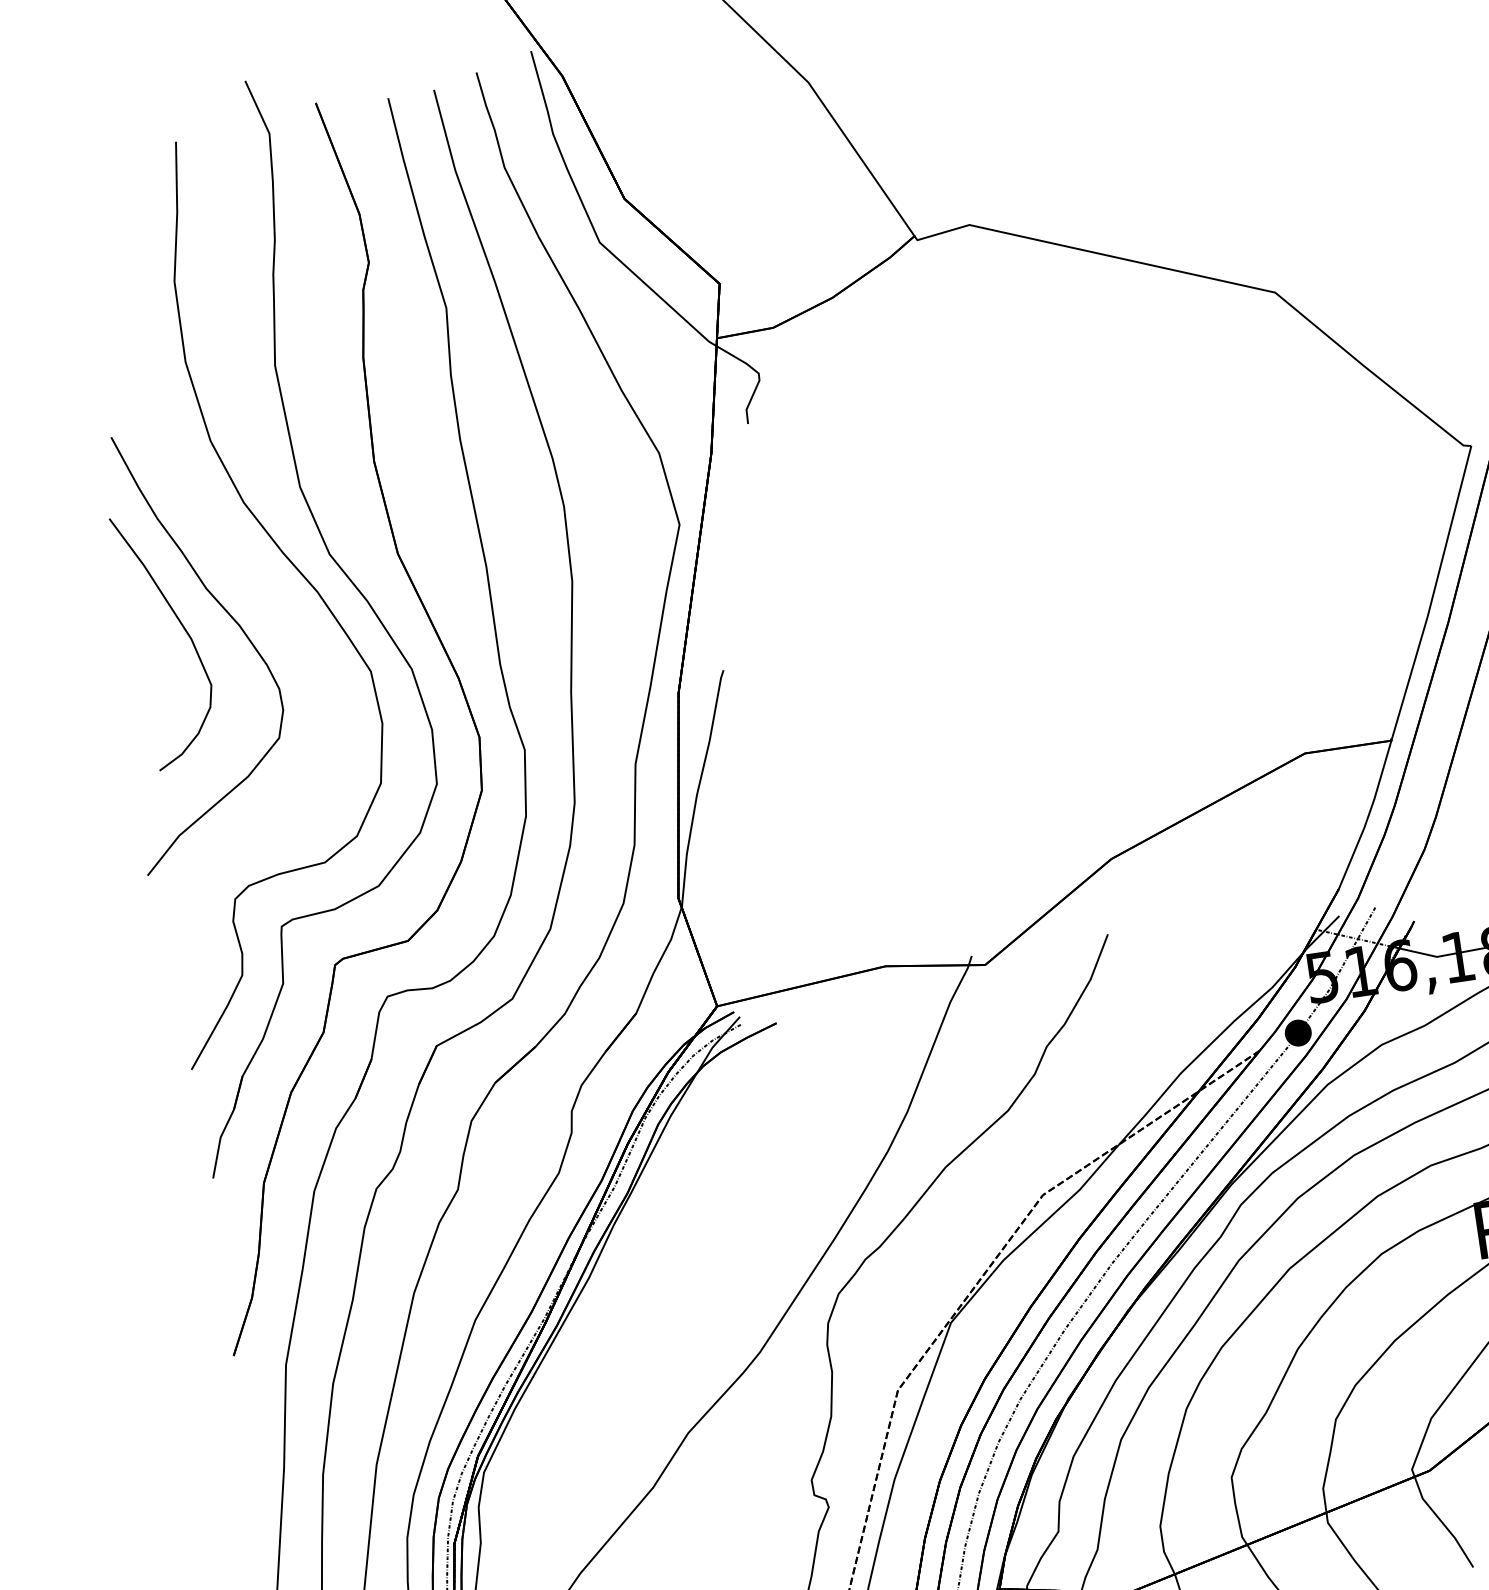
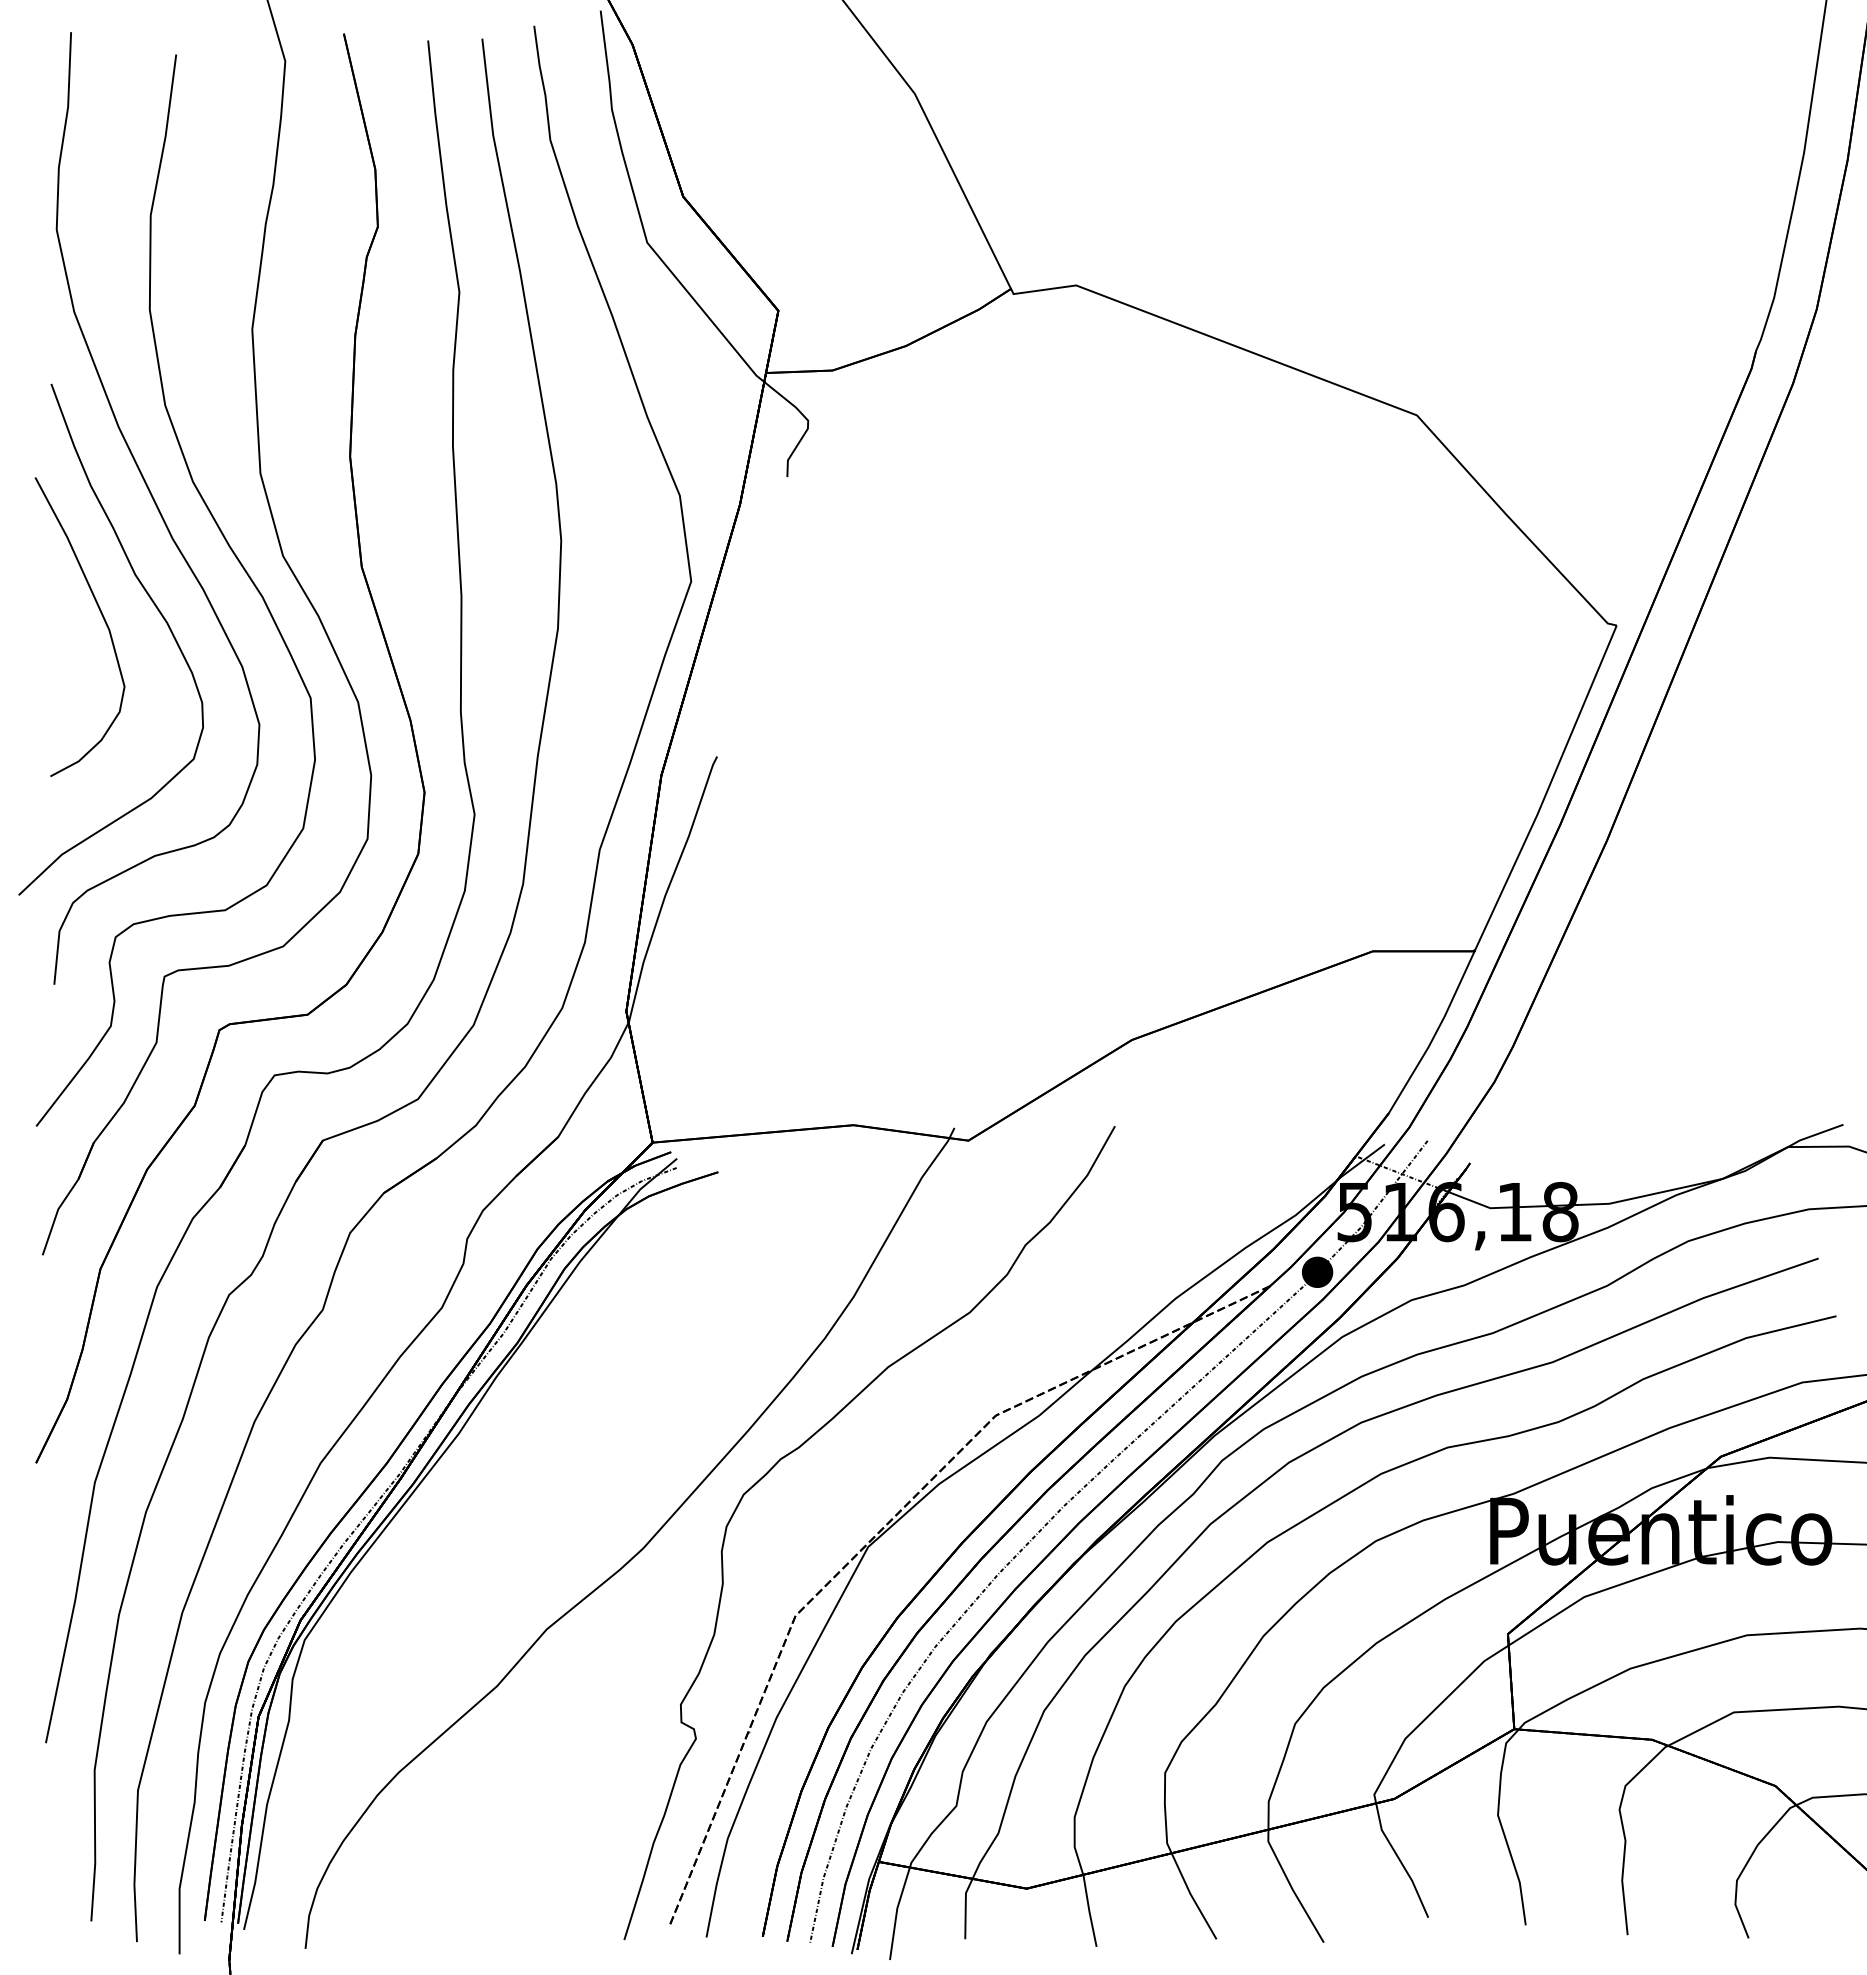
curve: (216, 529) -> (156, 507), added

